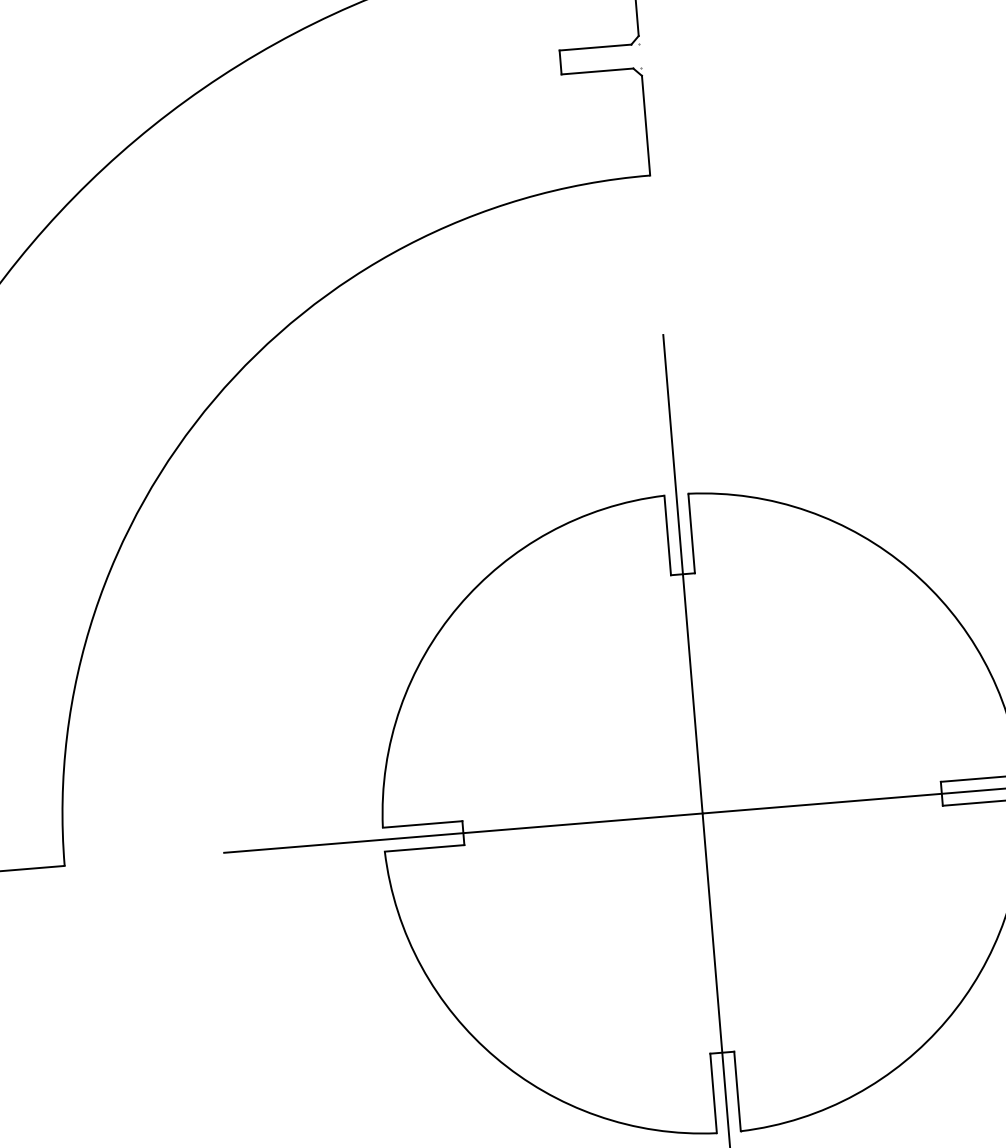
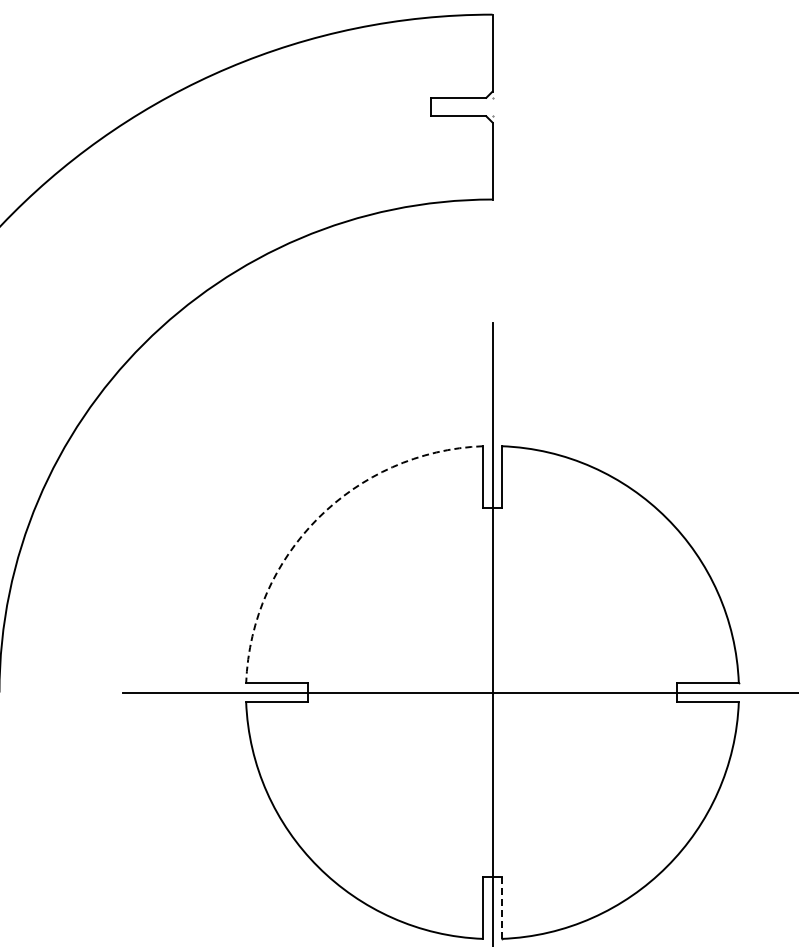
arc: (458, 606) -> (318, 518), solid -> dashed
line: (737, 1091) -> (501, 908), solid -> dashed

